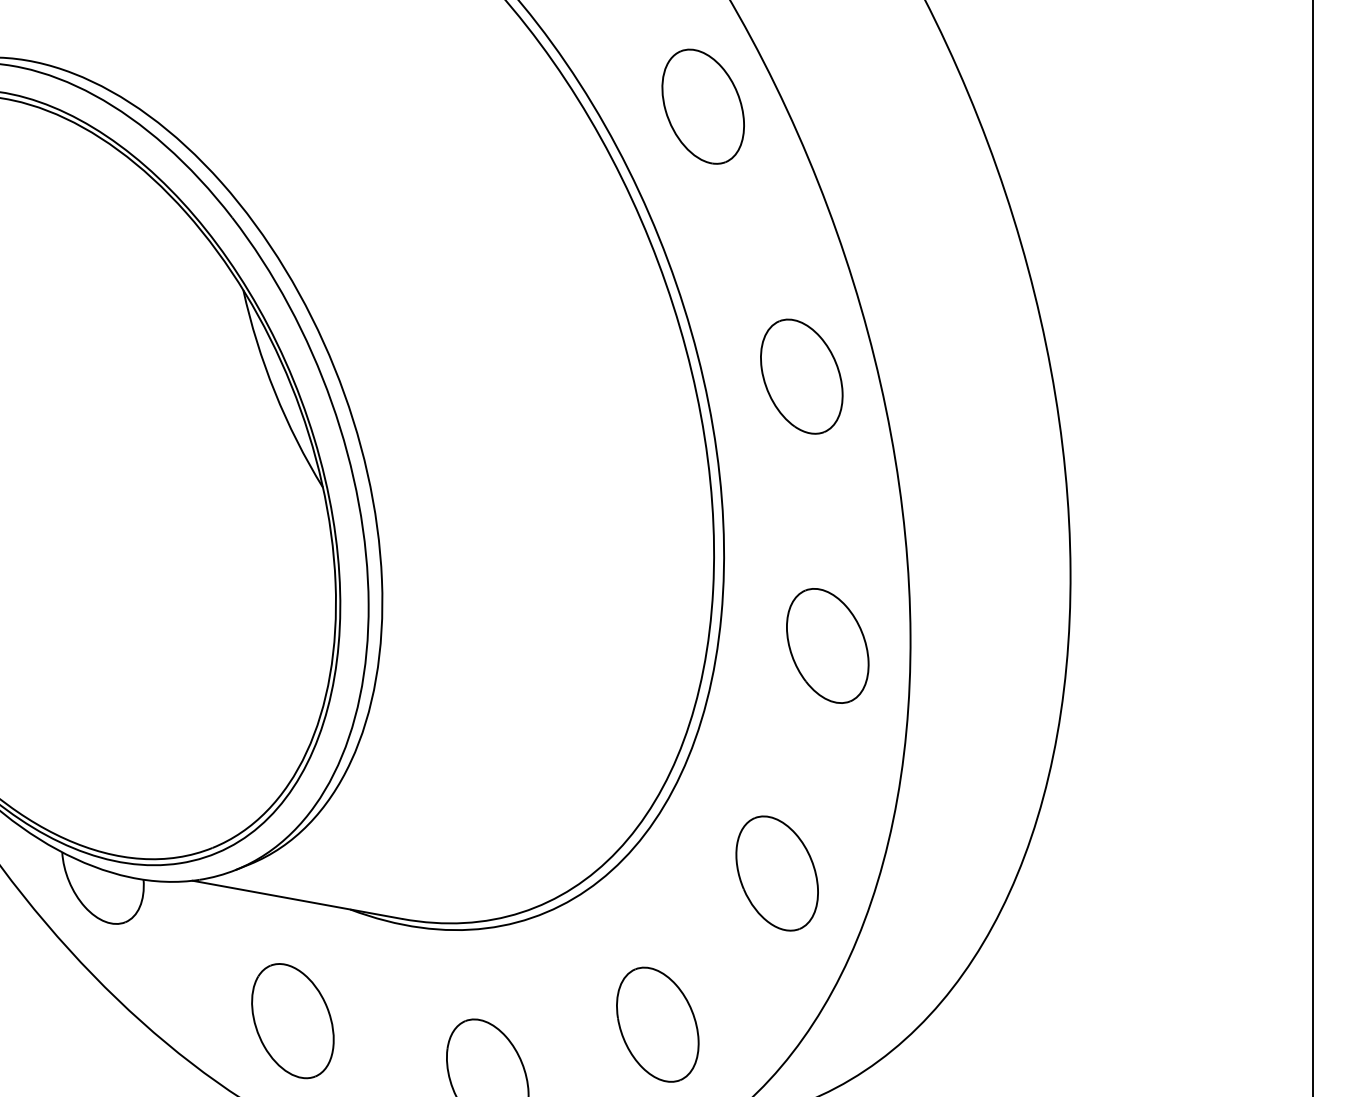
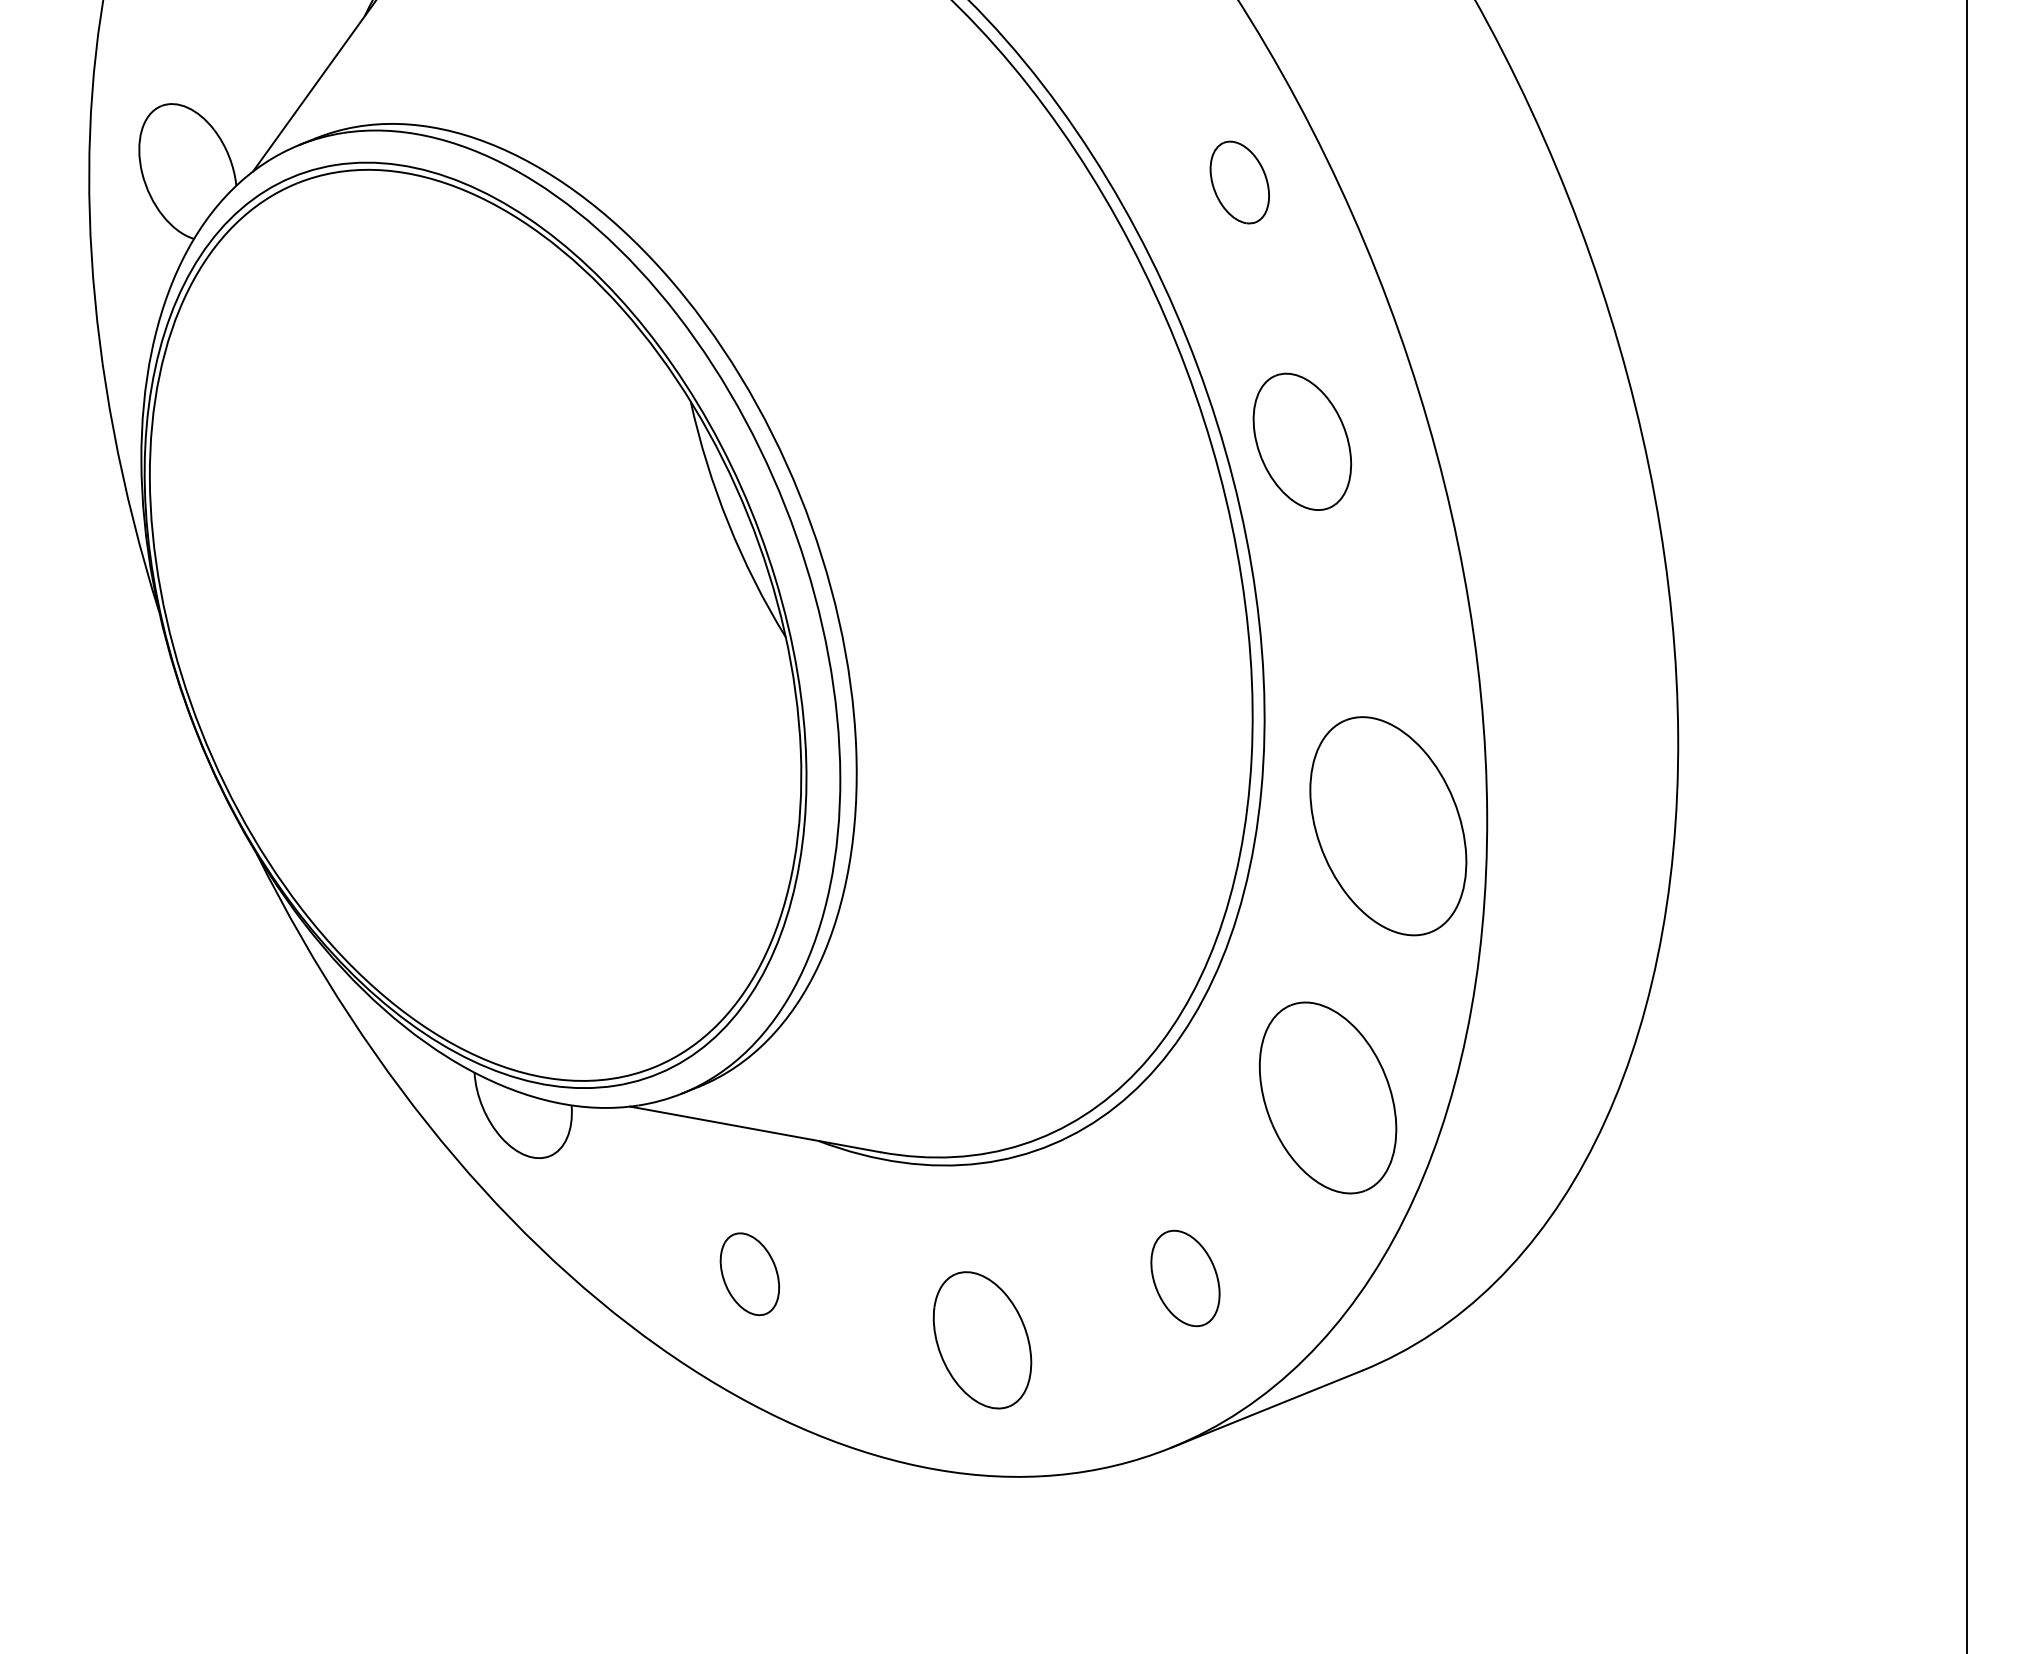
part: (703, 106) -> (1239, 182), size x0.6
part: (801, 376) -> (1302, 441), moved
part: (827, 646) -> (1388, 826), size x1.6
part: (776, 873) -> (1327, 1097), size x1.4
part: (292, 1021) -> (749, 1274), size x0.6
part: (657, 1024) -> (1185, 1278), size x0.7

